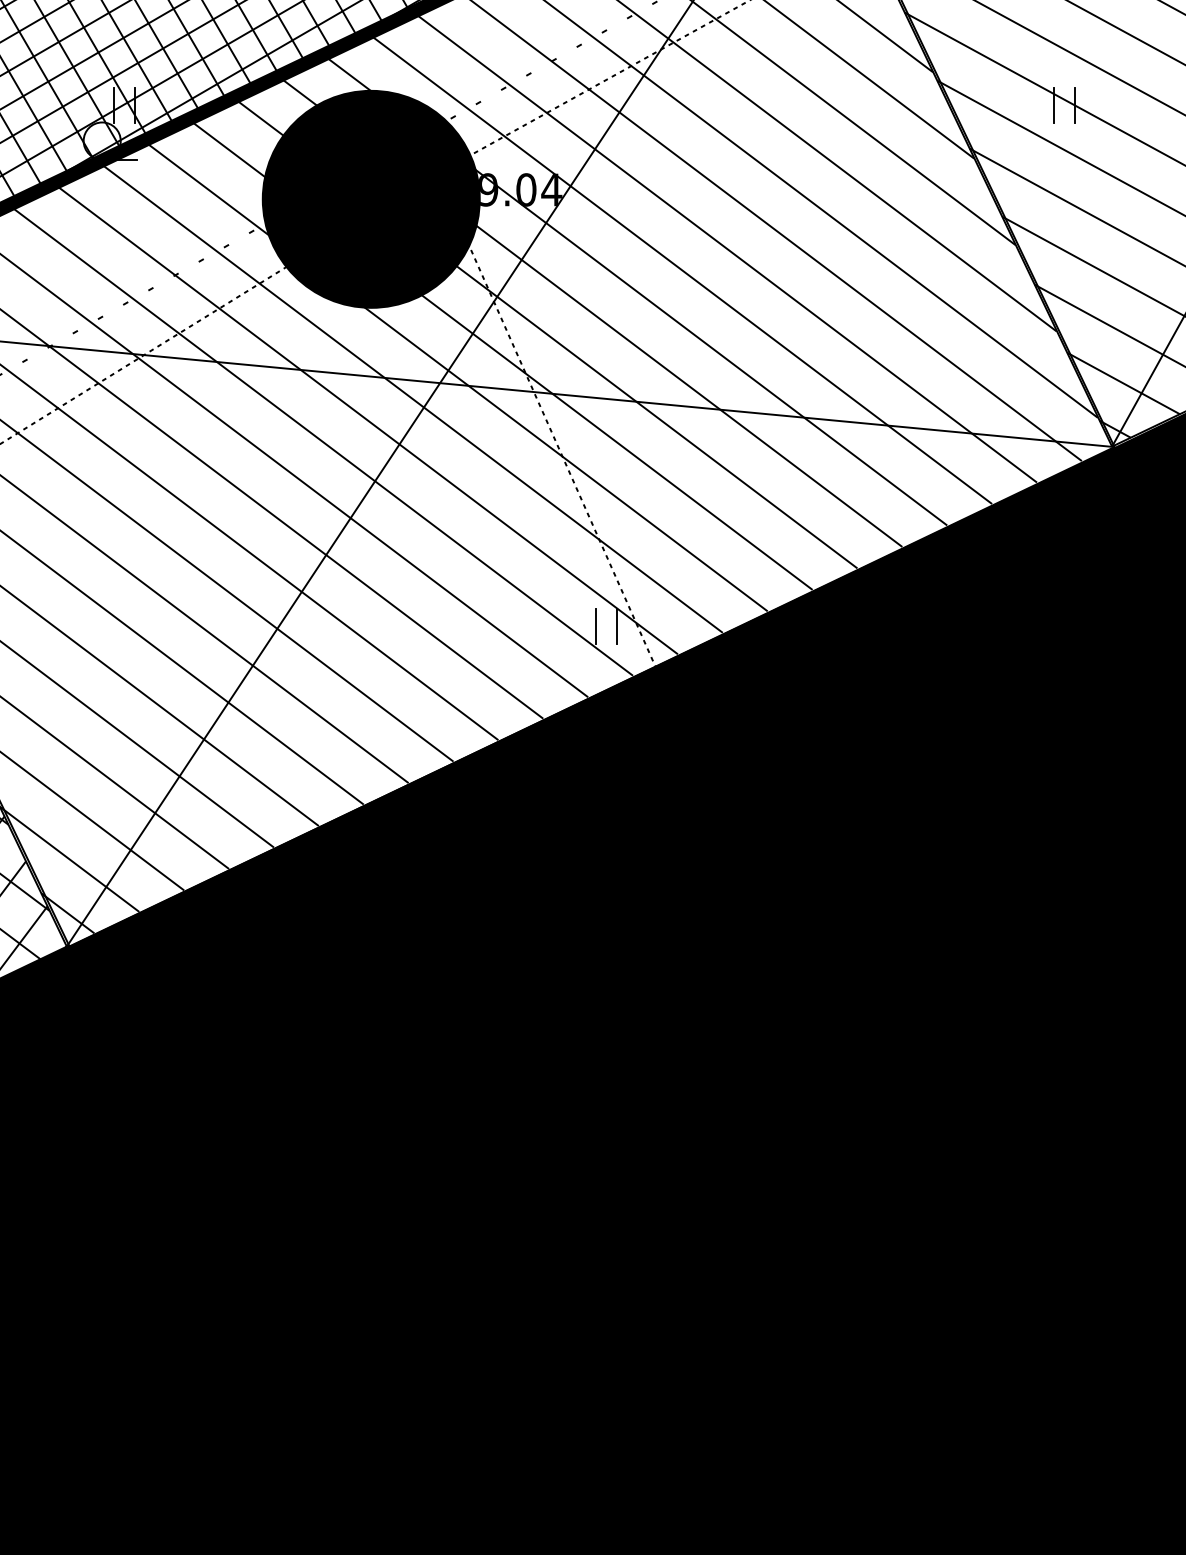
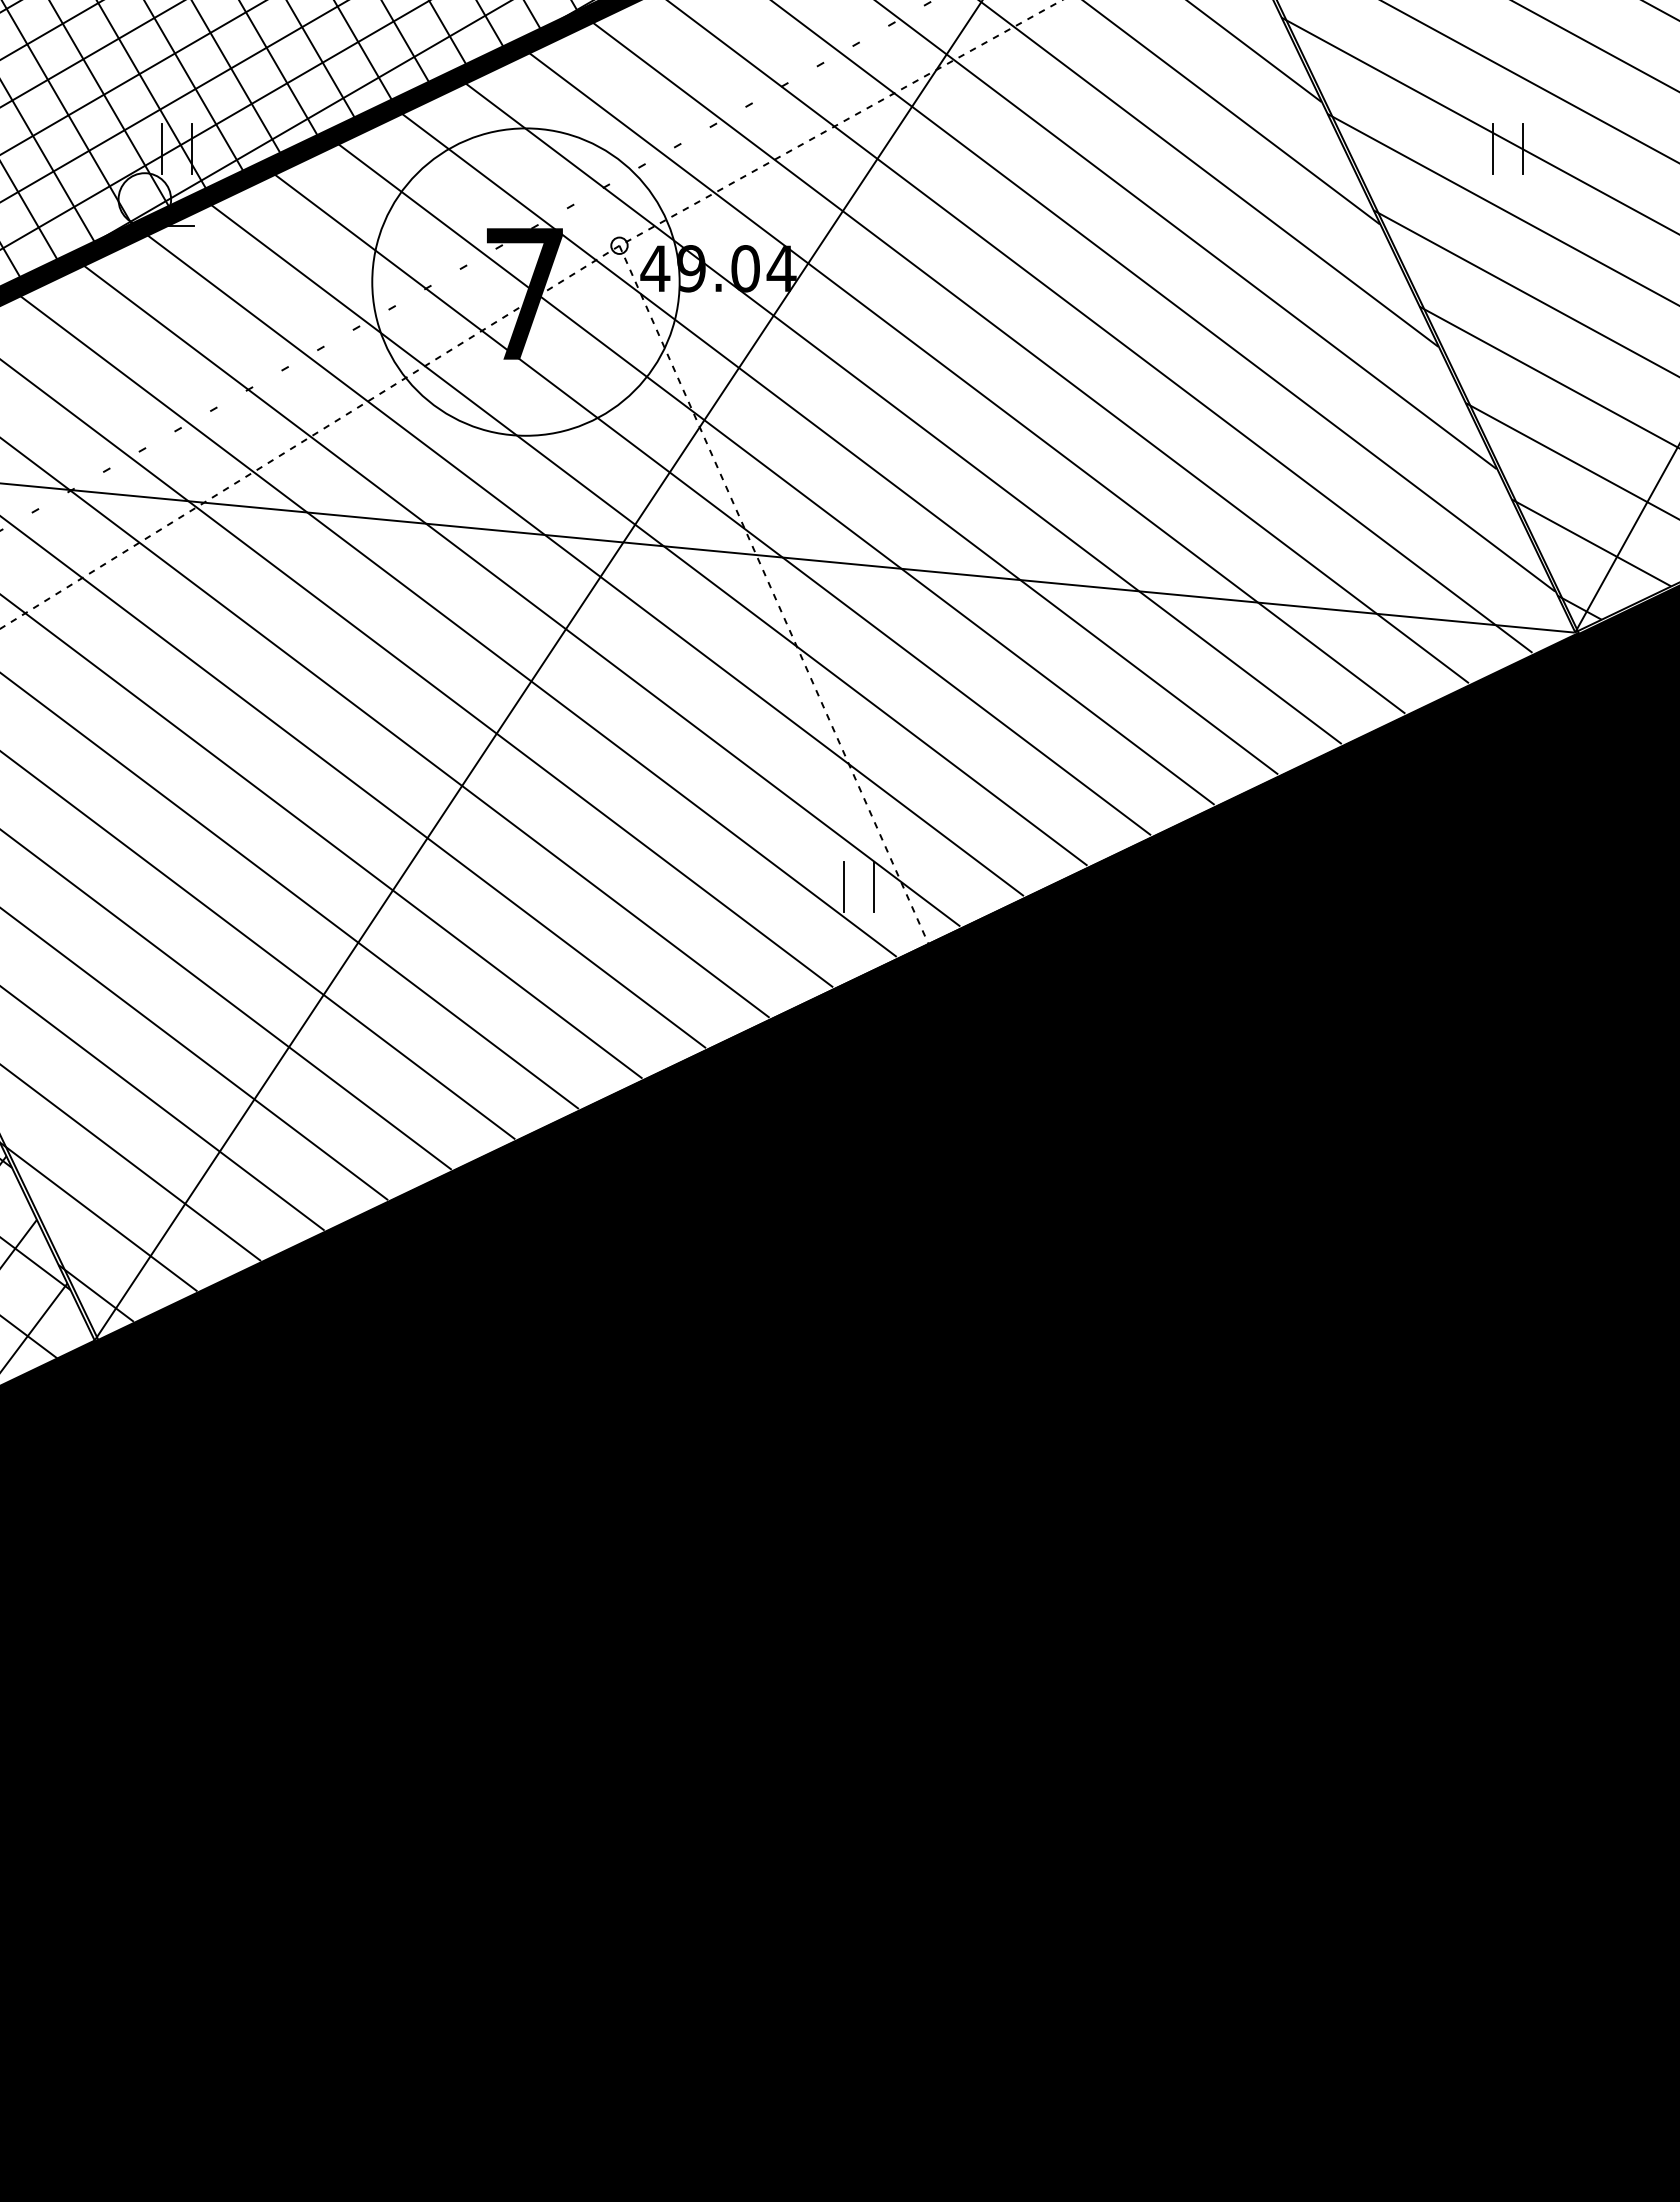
fill: (370, 198) -> (525, 281), removed

